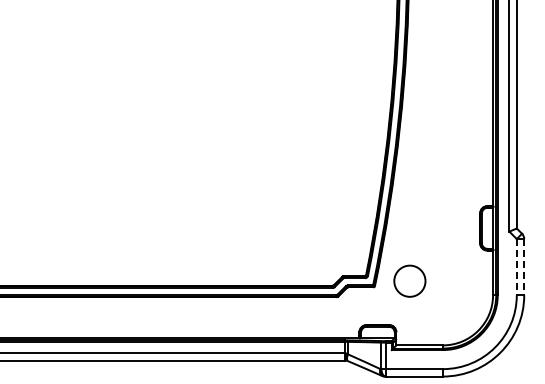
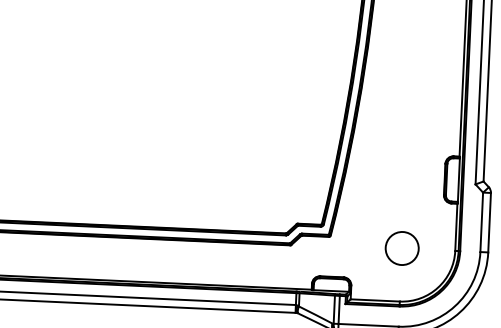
line: (516, 267) -> (481, 222), dashed -> solid
line: (524, 267) -> (489, 223), dashed -> solid
circle: (409, 280) -> (401, 247), moved

